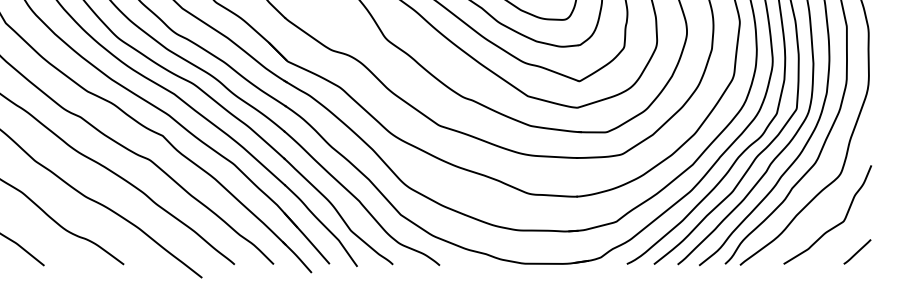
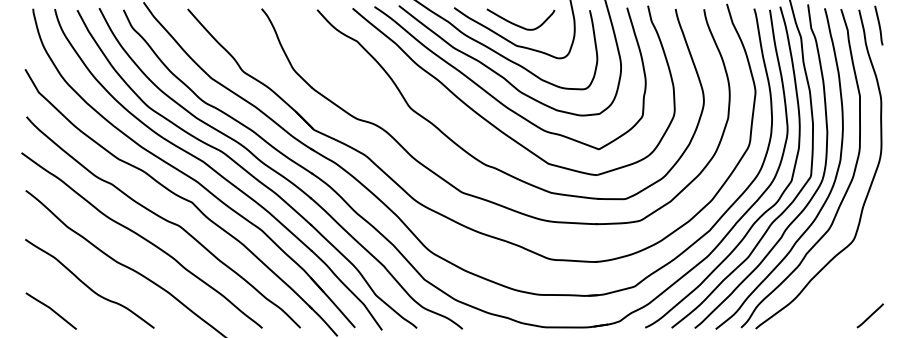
curve: (836, 224) -> (849, 289), removed

